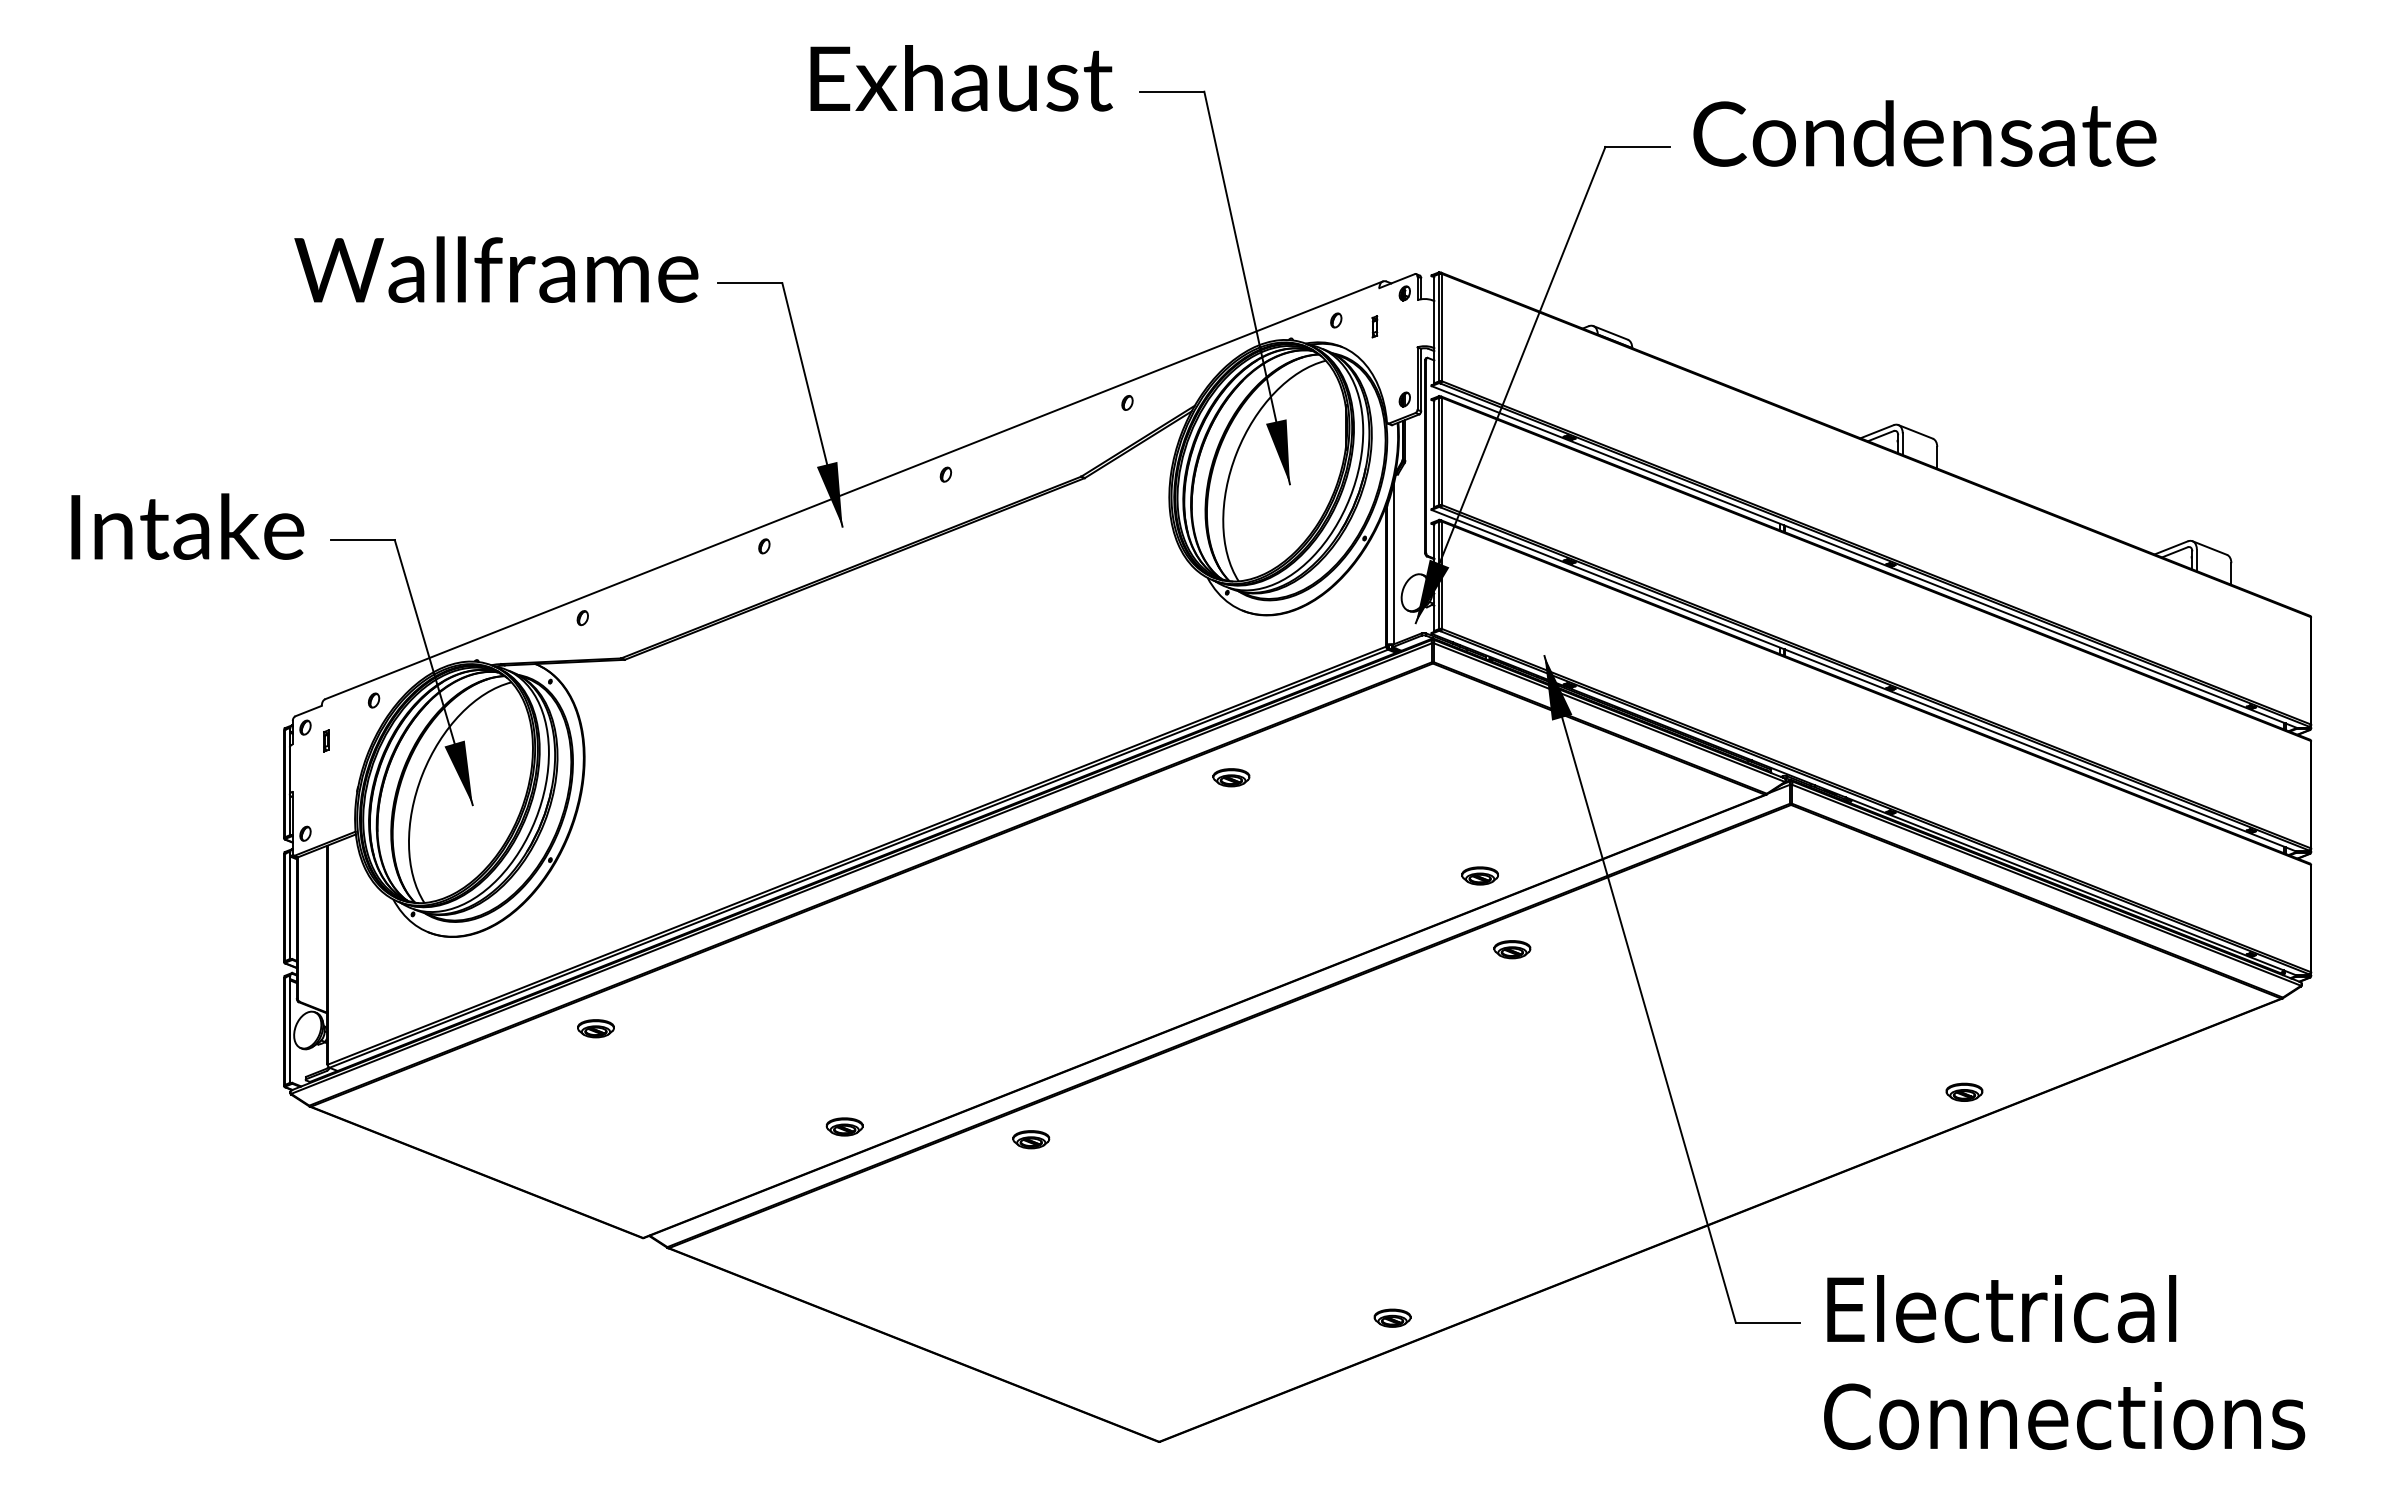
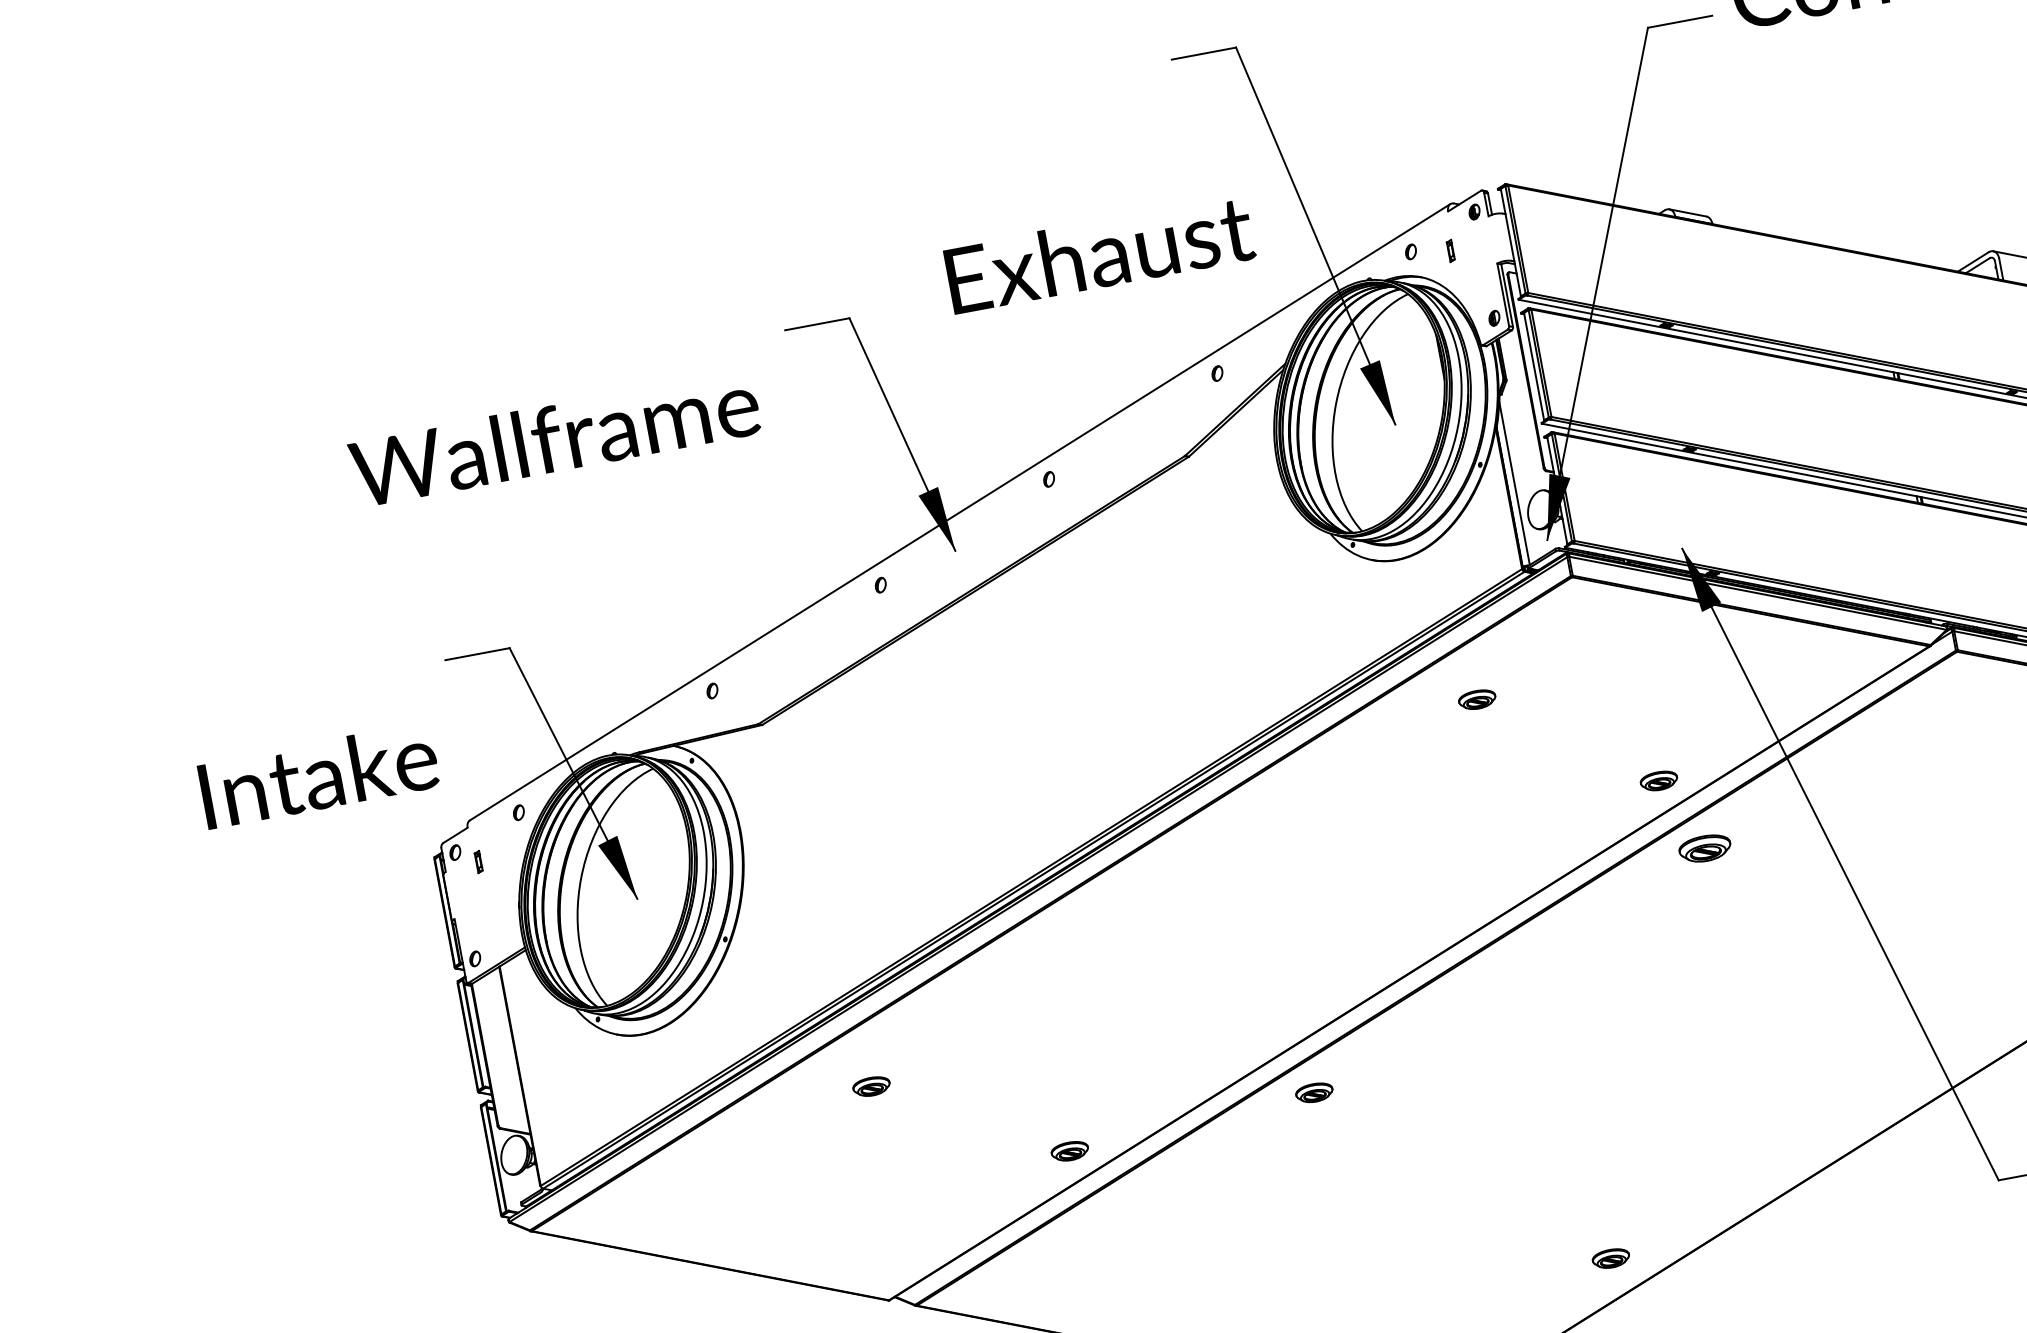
text: (961, 78) -> (1099, 254), moved
text: (496, 269) -> (554, 438), moved
text: (187, 526) -> (318, 775), moved
part: (1231, 777) -> (1477, 699), moved
part: (1512, 949) -> (1705, 848), size x1.4
part: (595, 1028) -> (871, 1086), moved
part: (1031, 1139) -> (1314, 1092), moved
part: (1392, 1317) -> (1610, 1257), moved

